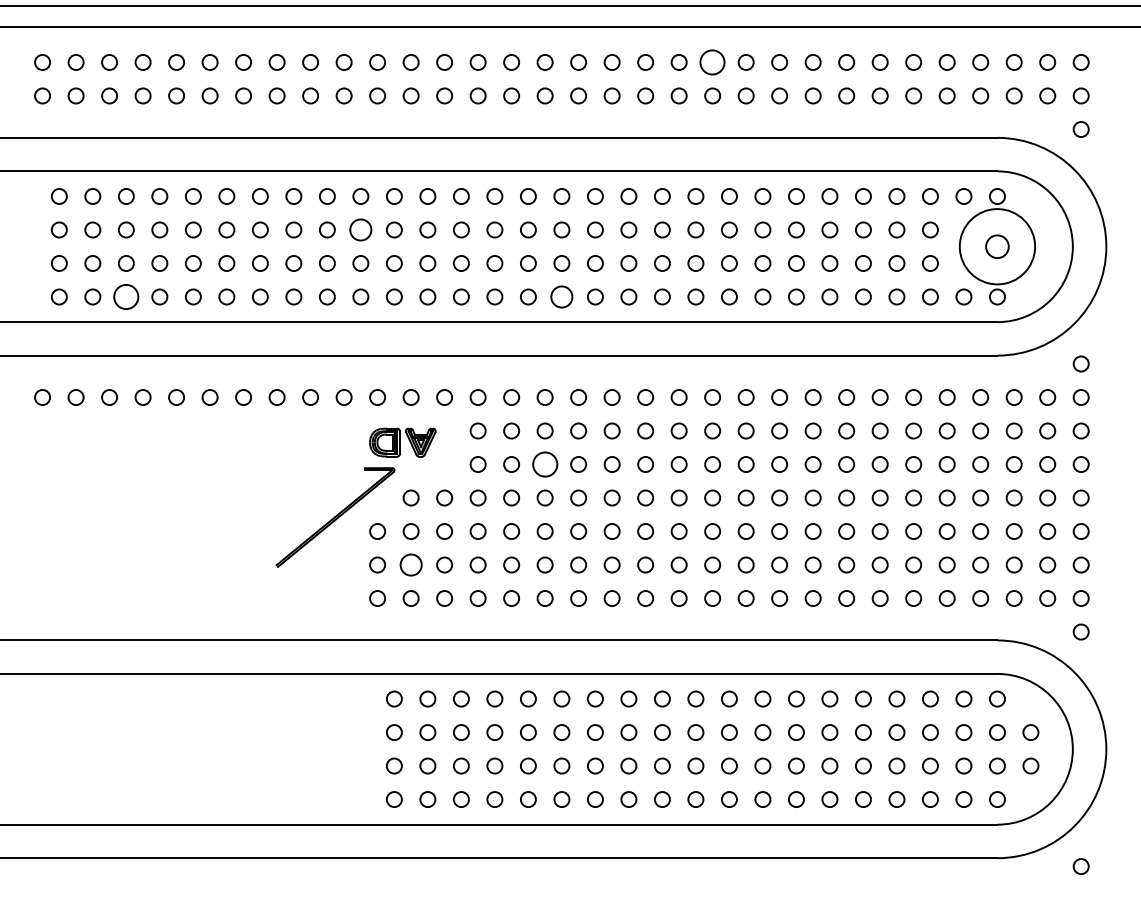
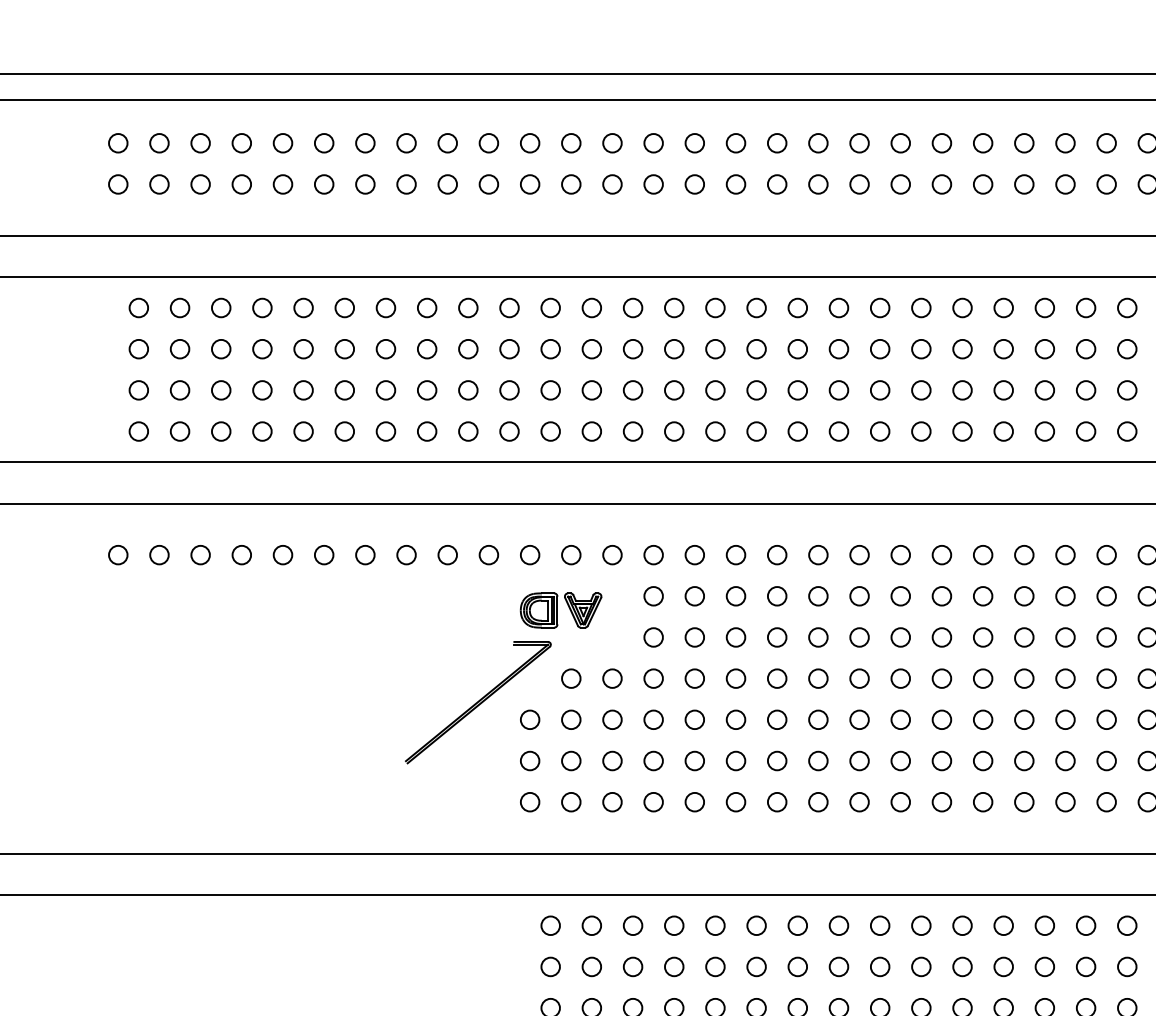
circle: (712, 62) -> (941, 143), size x0.62
circle: (360, 229) -> (509, 348), size x0.71
circle: (126, 296) -> (221, 430), size x0.62
circle: (561, 296) -> (756, 430), size x0.71
circle: (544, 464) -> (735, 637), size x0.62
circle: (410, 564) -> (570, 760), size x0.71

